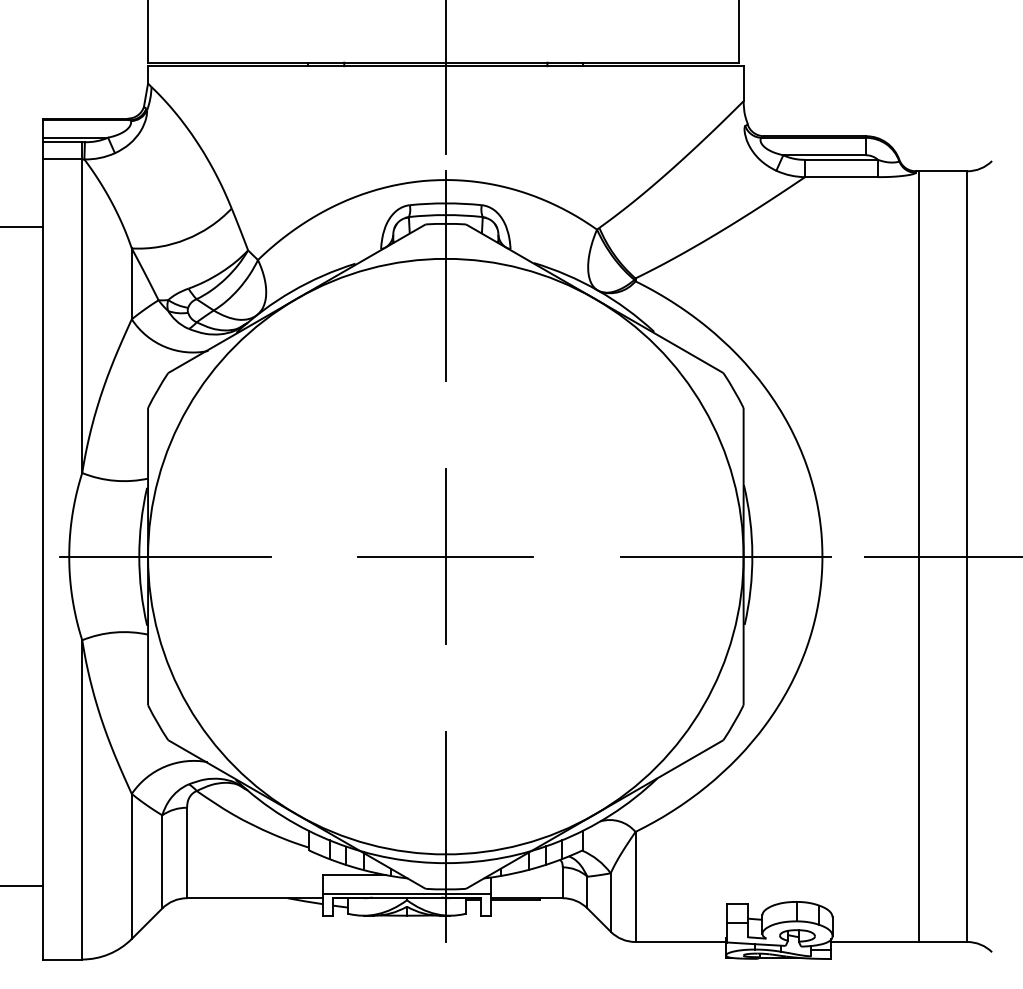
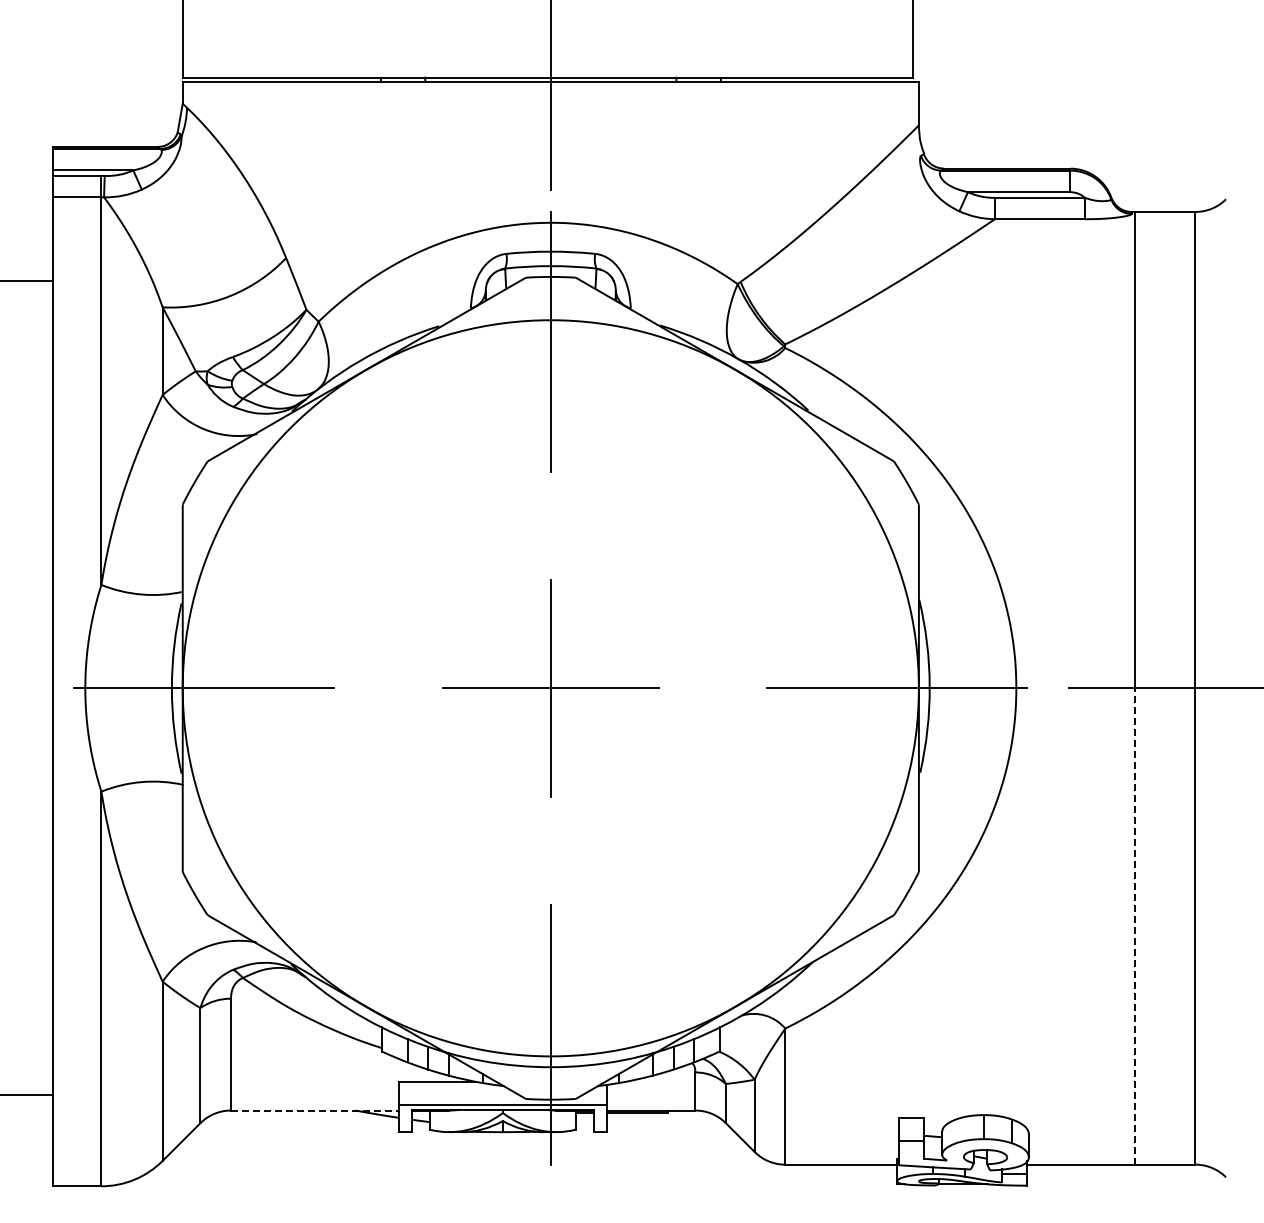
line: (918, 748) -> (1135, 925), solid -> dashed
line: (254, 898) -> (314, 1110), solid -> dashed

